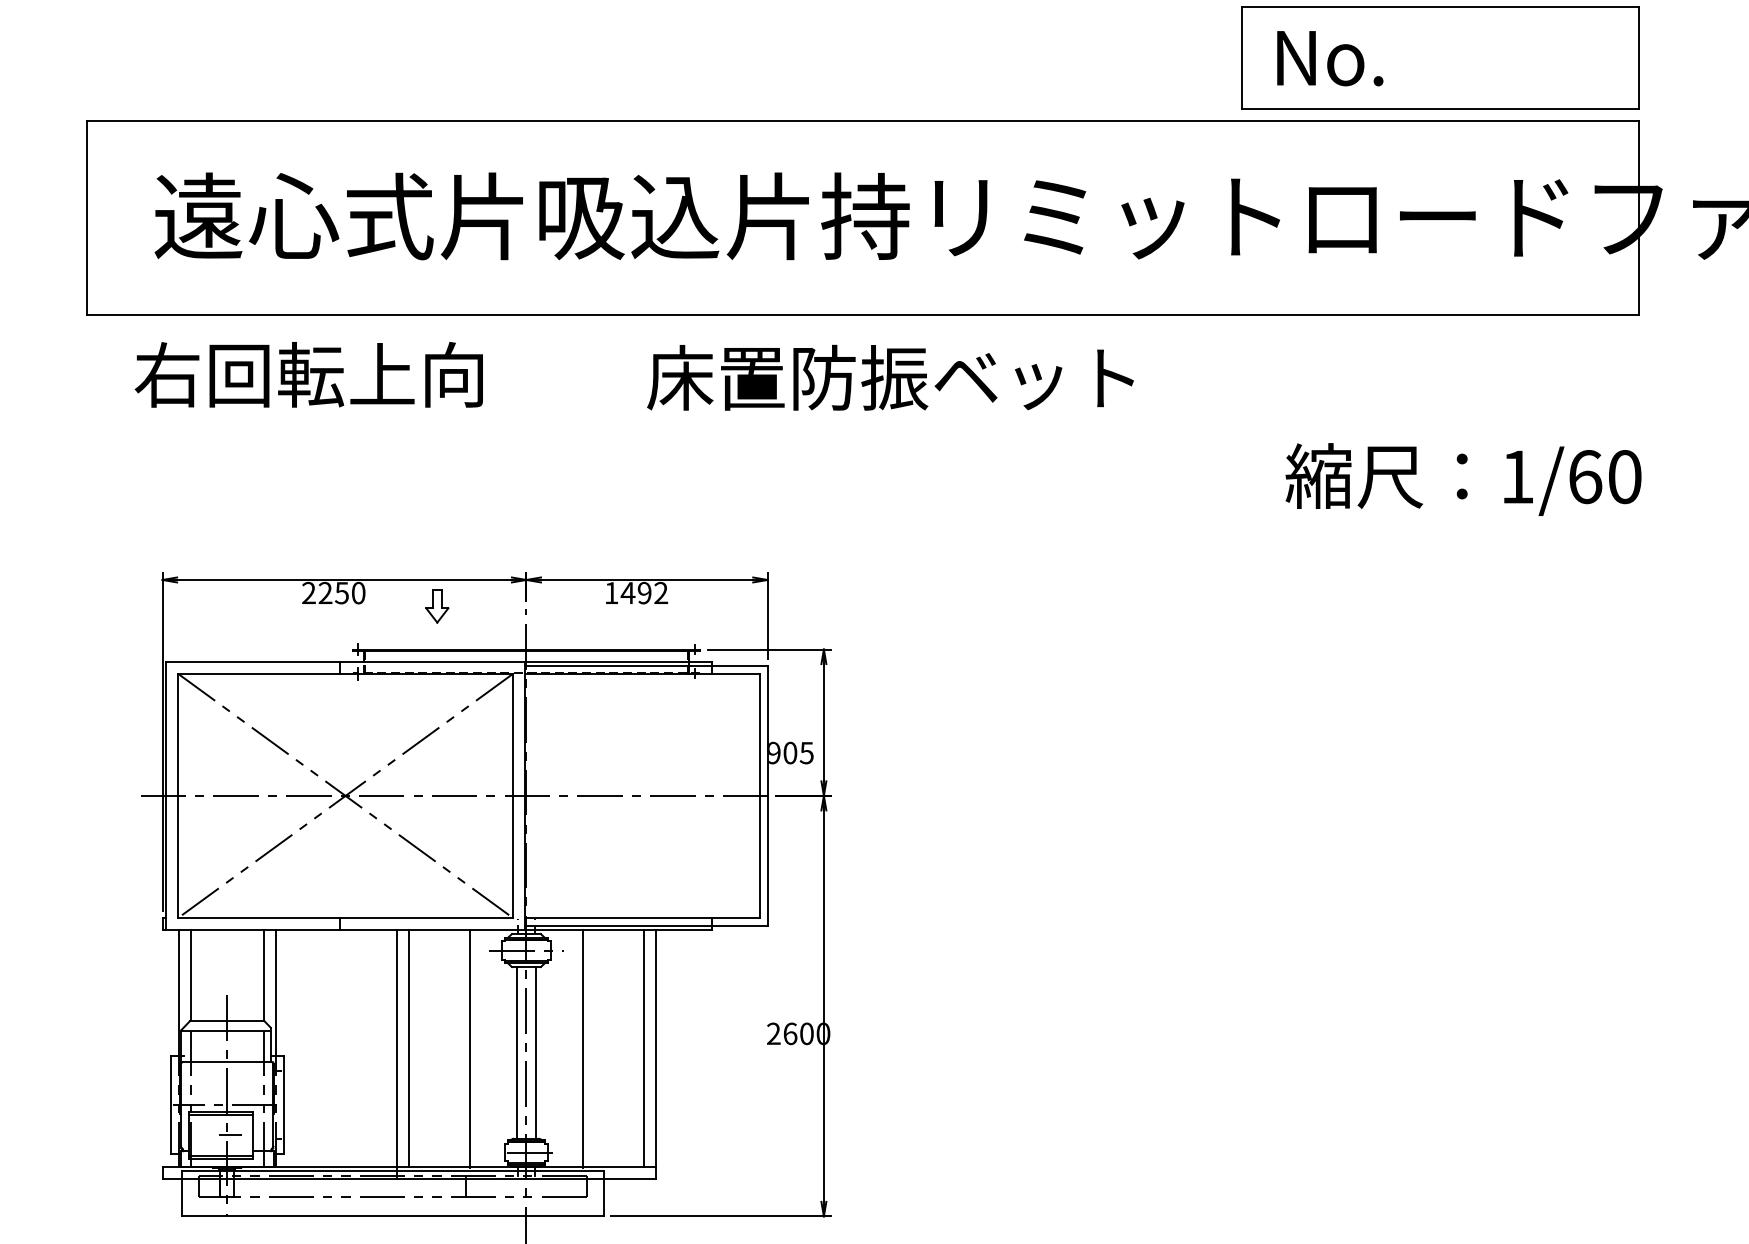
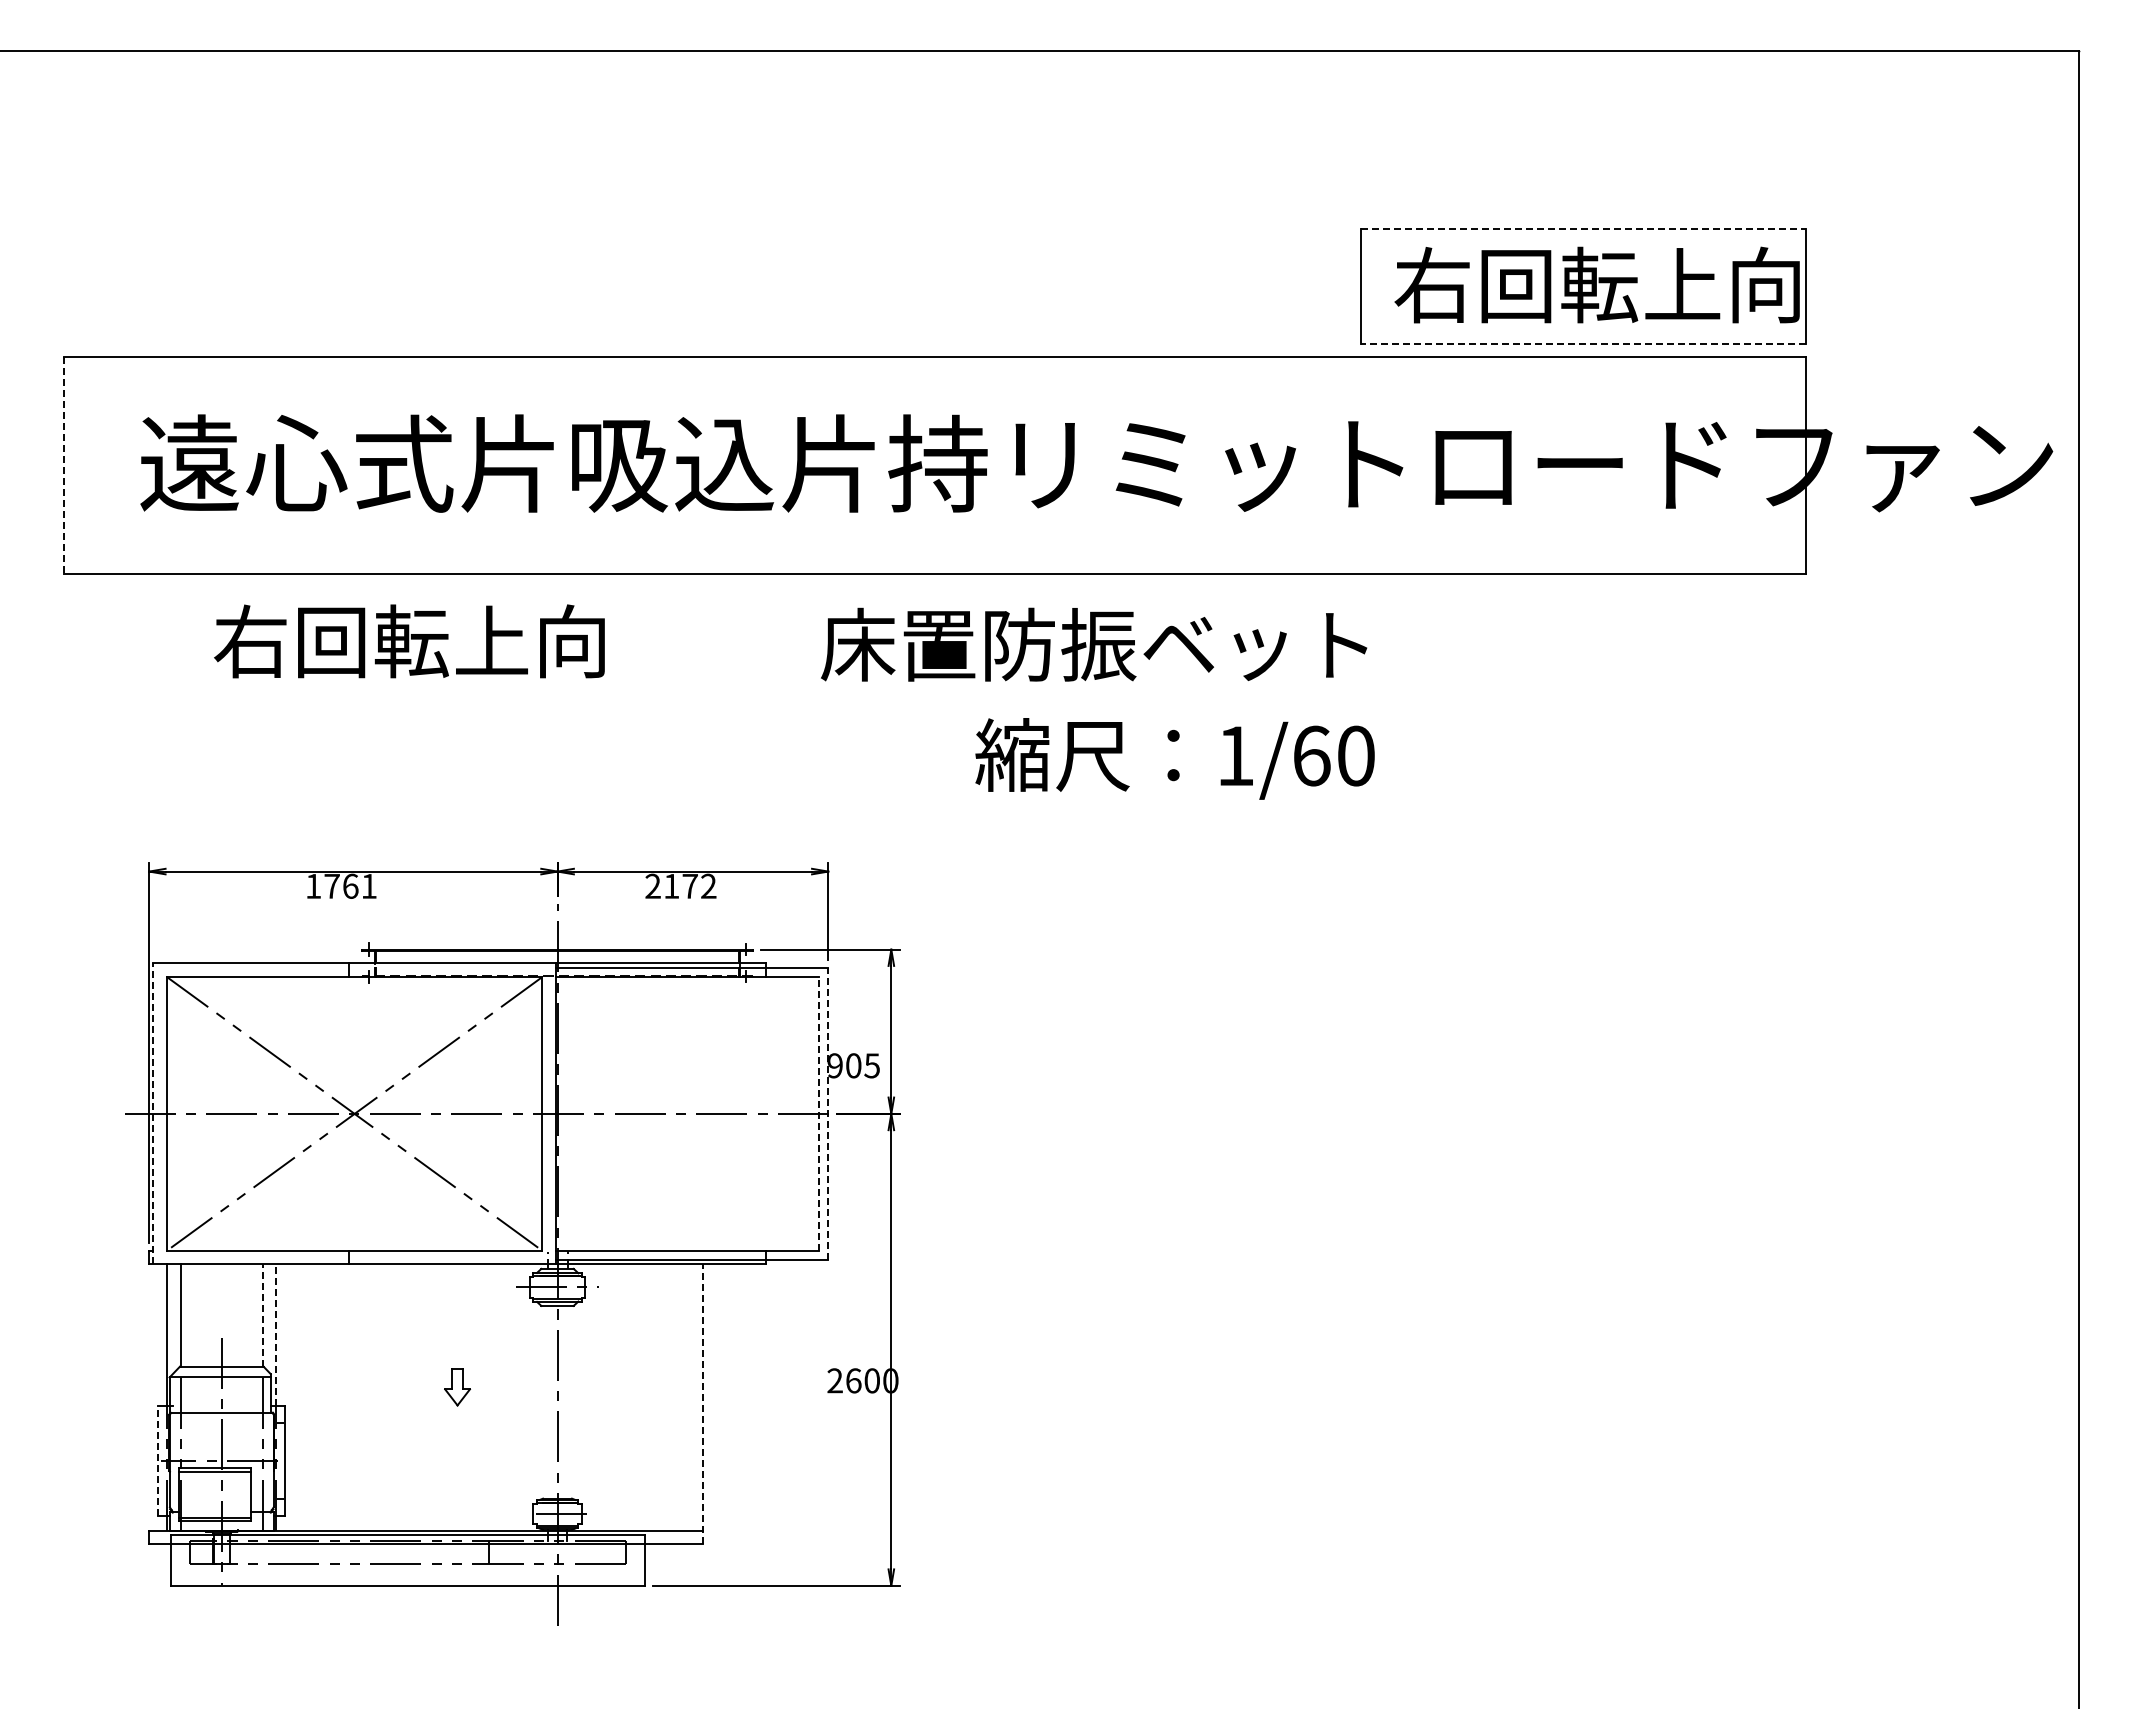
line: (1440, 6) -> (1583, 228), solid -> dashed
text: (1452, 56) -> (1596, 284), No. -> 右回転上向
line: (1440, 109) -> (1583, 343), solid -> dashed
line: (87, 218) -> (64, 465), solid -> dashed
text: (308, 374) -> (409, 641), moved
text: (890, 377) -> (1094, 644), moved
text: (1463, 479) -> (1174, 758), moved
text: (333, 592) -> (341, 885), 2250 -> 1761
text: (627, 592) -> (671, 885), 1492 -> 2172
part: (437, 606) -> (457, 1387), moved
line: (166, 795) -> (153, 1113), solid -> dashed
line: (759, 795) -> (819, 1113), solid -> dashed
line: (767, 795) -> (828, 1113), solid -> dashed
line: (263, 974) -> (262, 1314), solid -> dashed
line: (275, 993) -> (276, 1335), solid -> dashed
line: (408, 1048) -> (425, 1397), removed
line: (470, 1048) -> (494, 1397), removed
line: (582, 1048) -> (620, 1397), removed
line: (644, 1048) -> (689, 1397), removed
line: (517, 1052) -> (547, 1401), removed
line: (535, 1052) -> (567, 1401), removed
line: (397, 1054) -> (412, 1404), removed
line: (655, 1054) -> (702, 1404), solid -> dashed
line: (170, 1104) -> (158, 1460), solid -> dashed
line: (230, 1135) -> (225, 1494), removed

